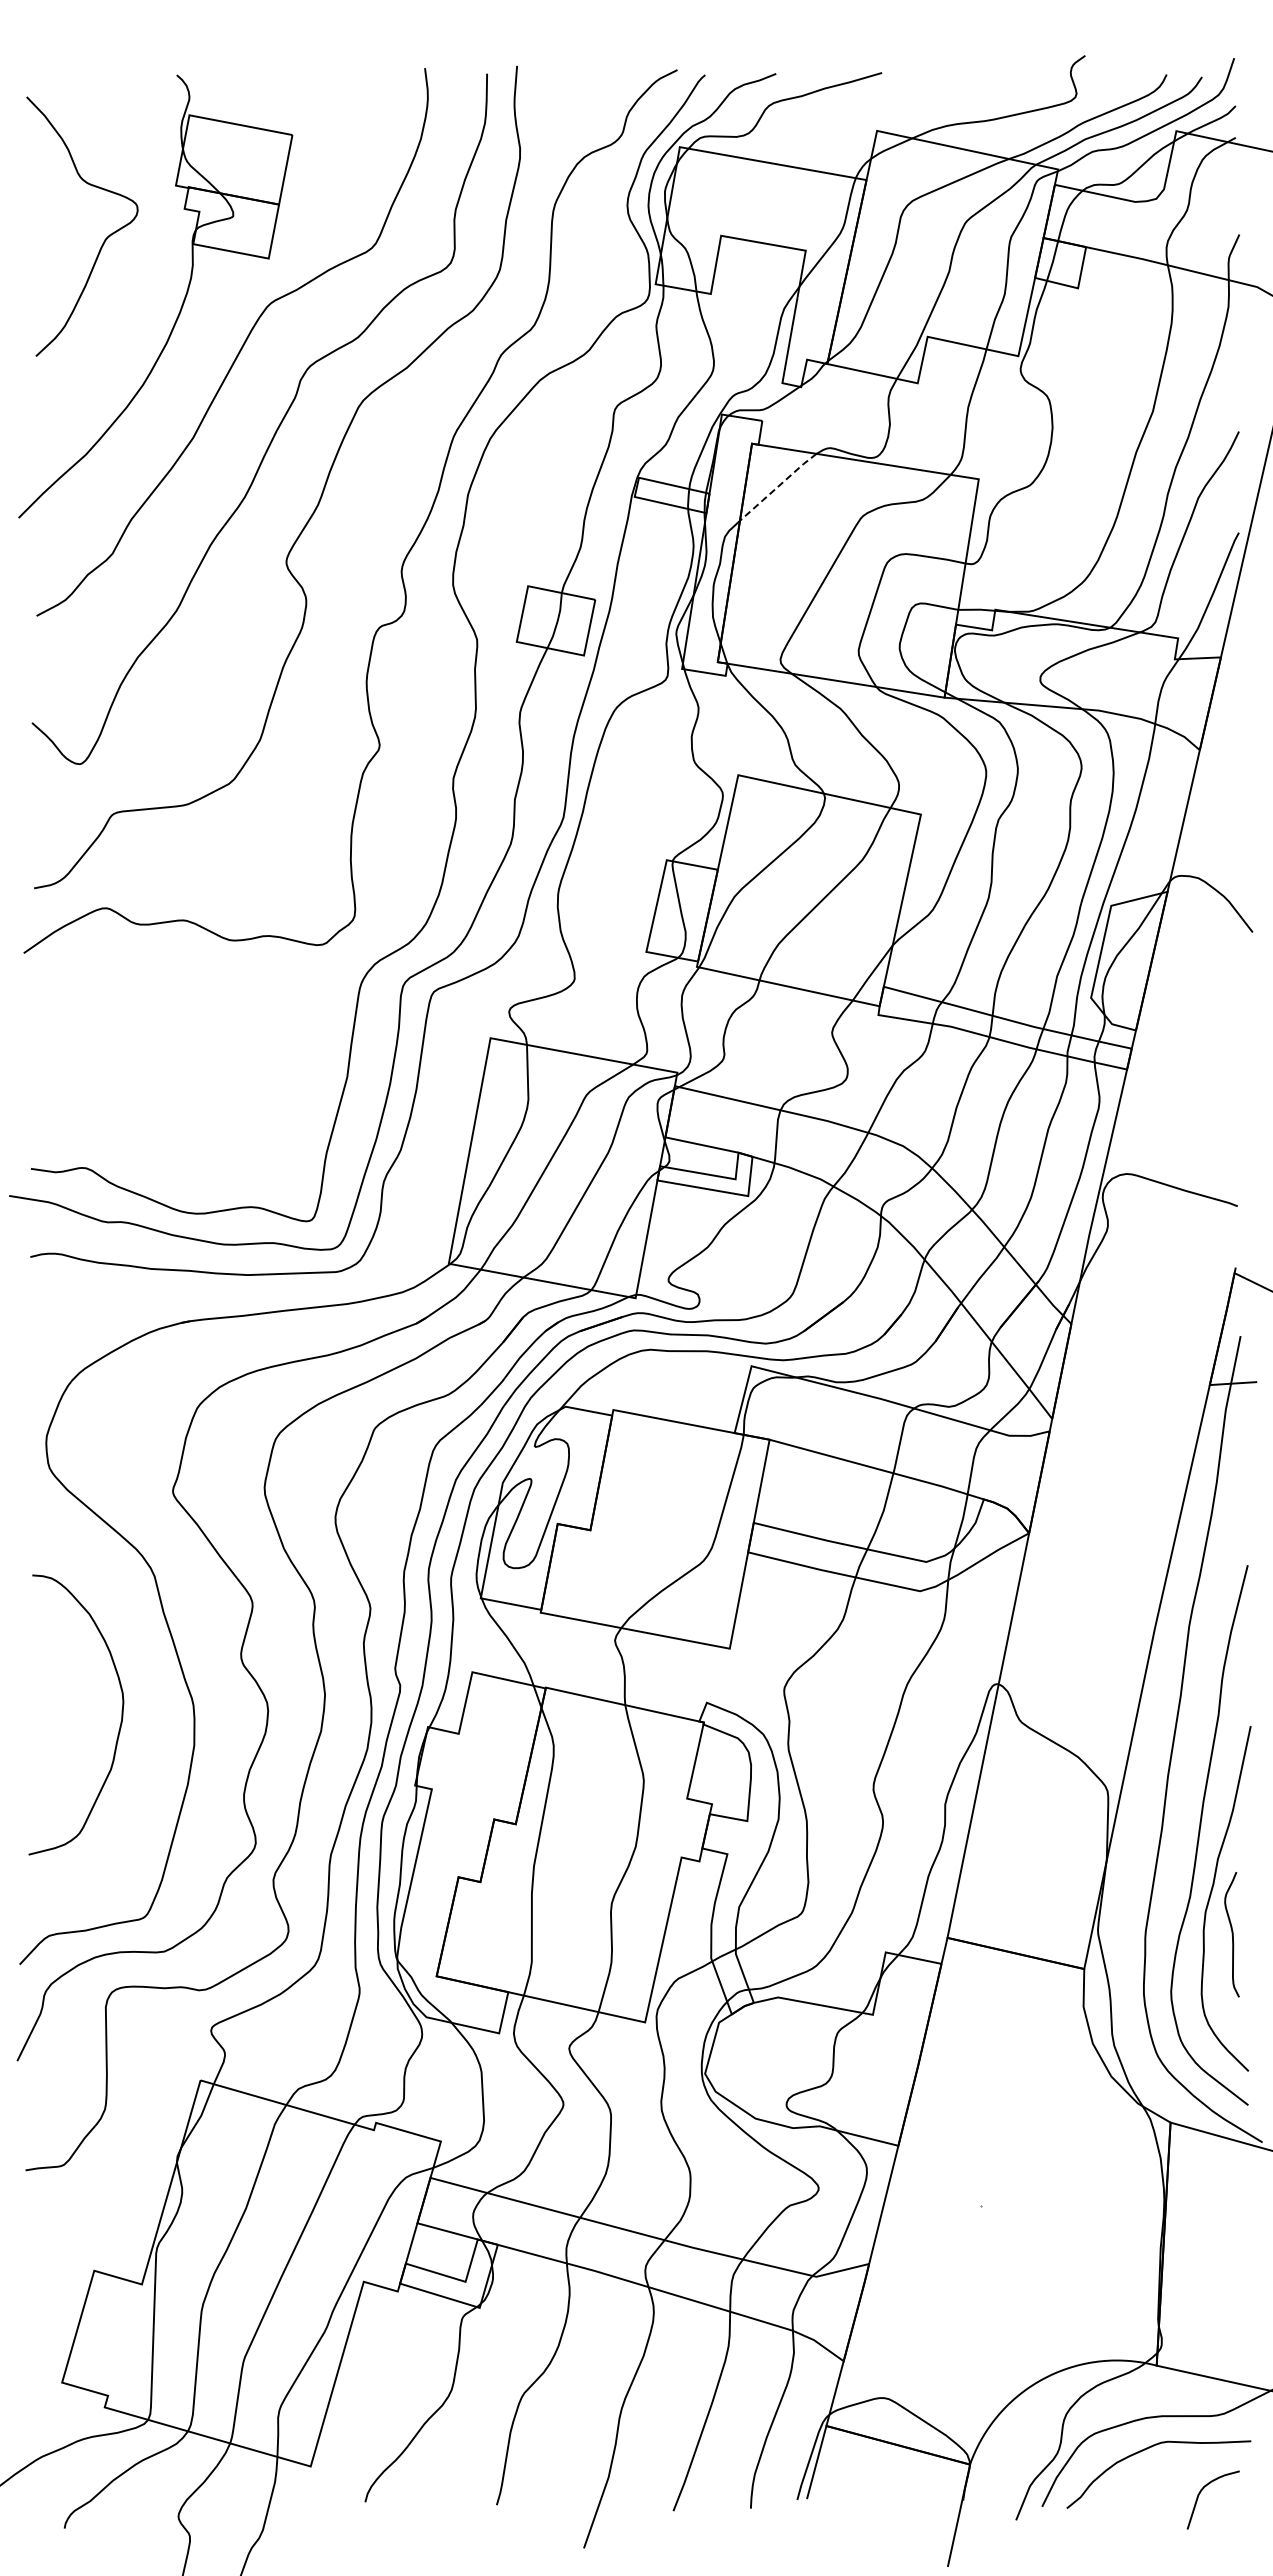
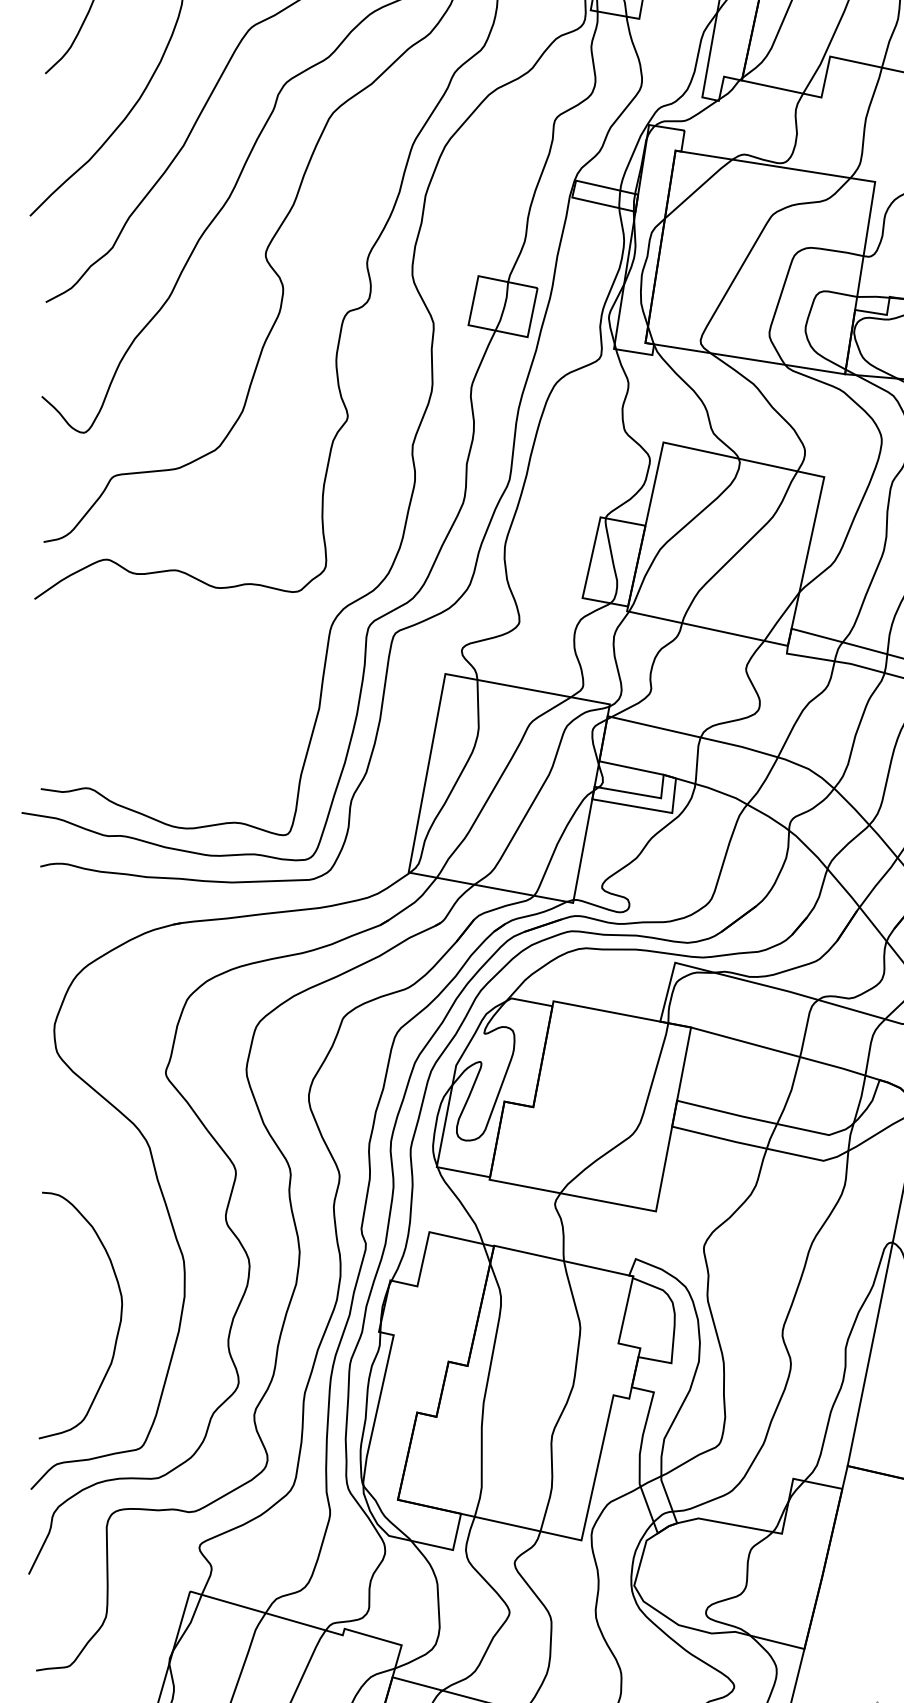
line: (778, 486) -> (698, 188), dashed -> solid
curve: (120, 1721) -> (119, 1321), moved

